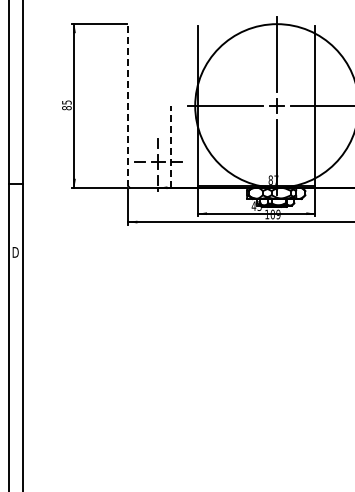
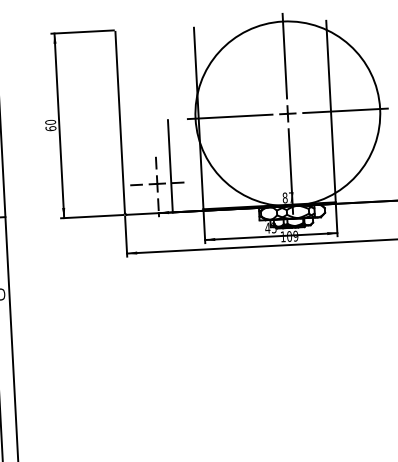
text: (66, 105) -> (50, 125), 85 -> 60
line: (128, 106) -> (120, 123), dashed -> solid
line: (170, 146) -> (170, 165), dashed -> solid

